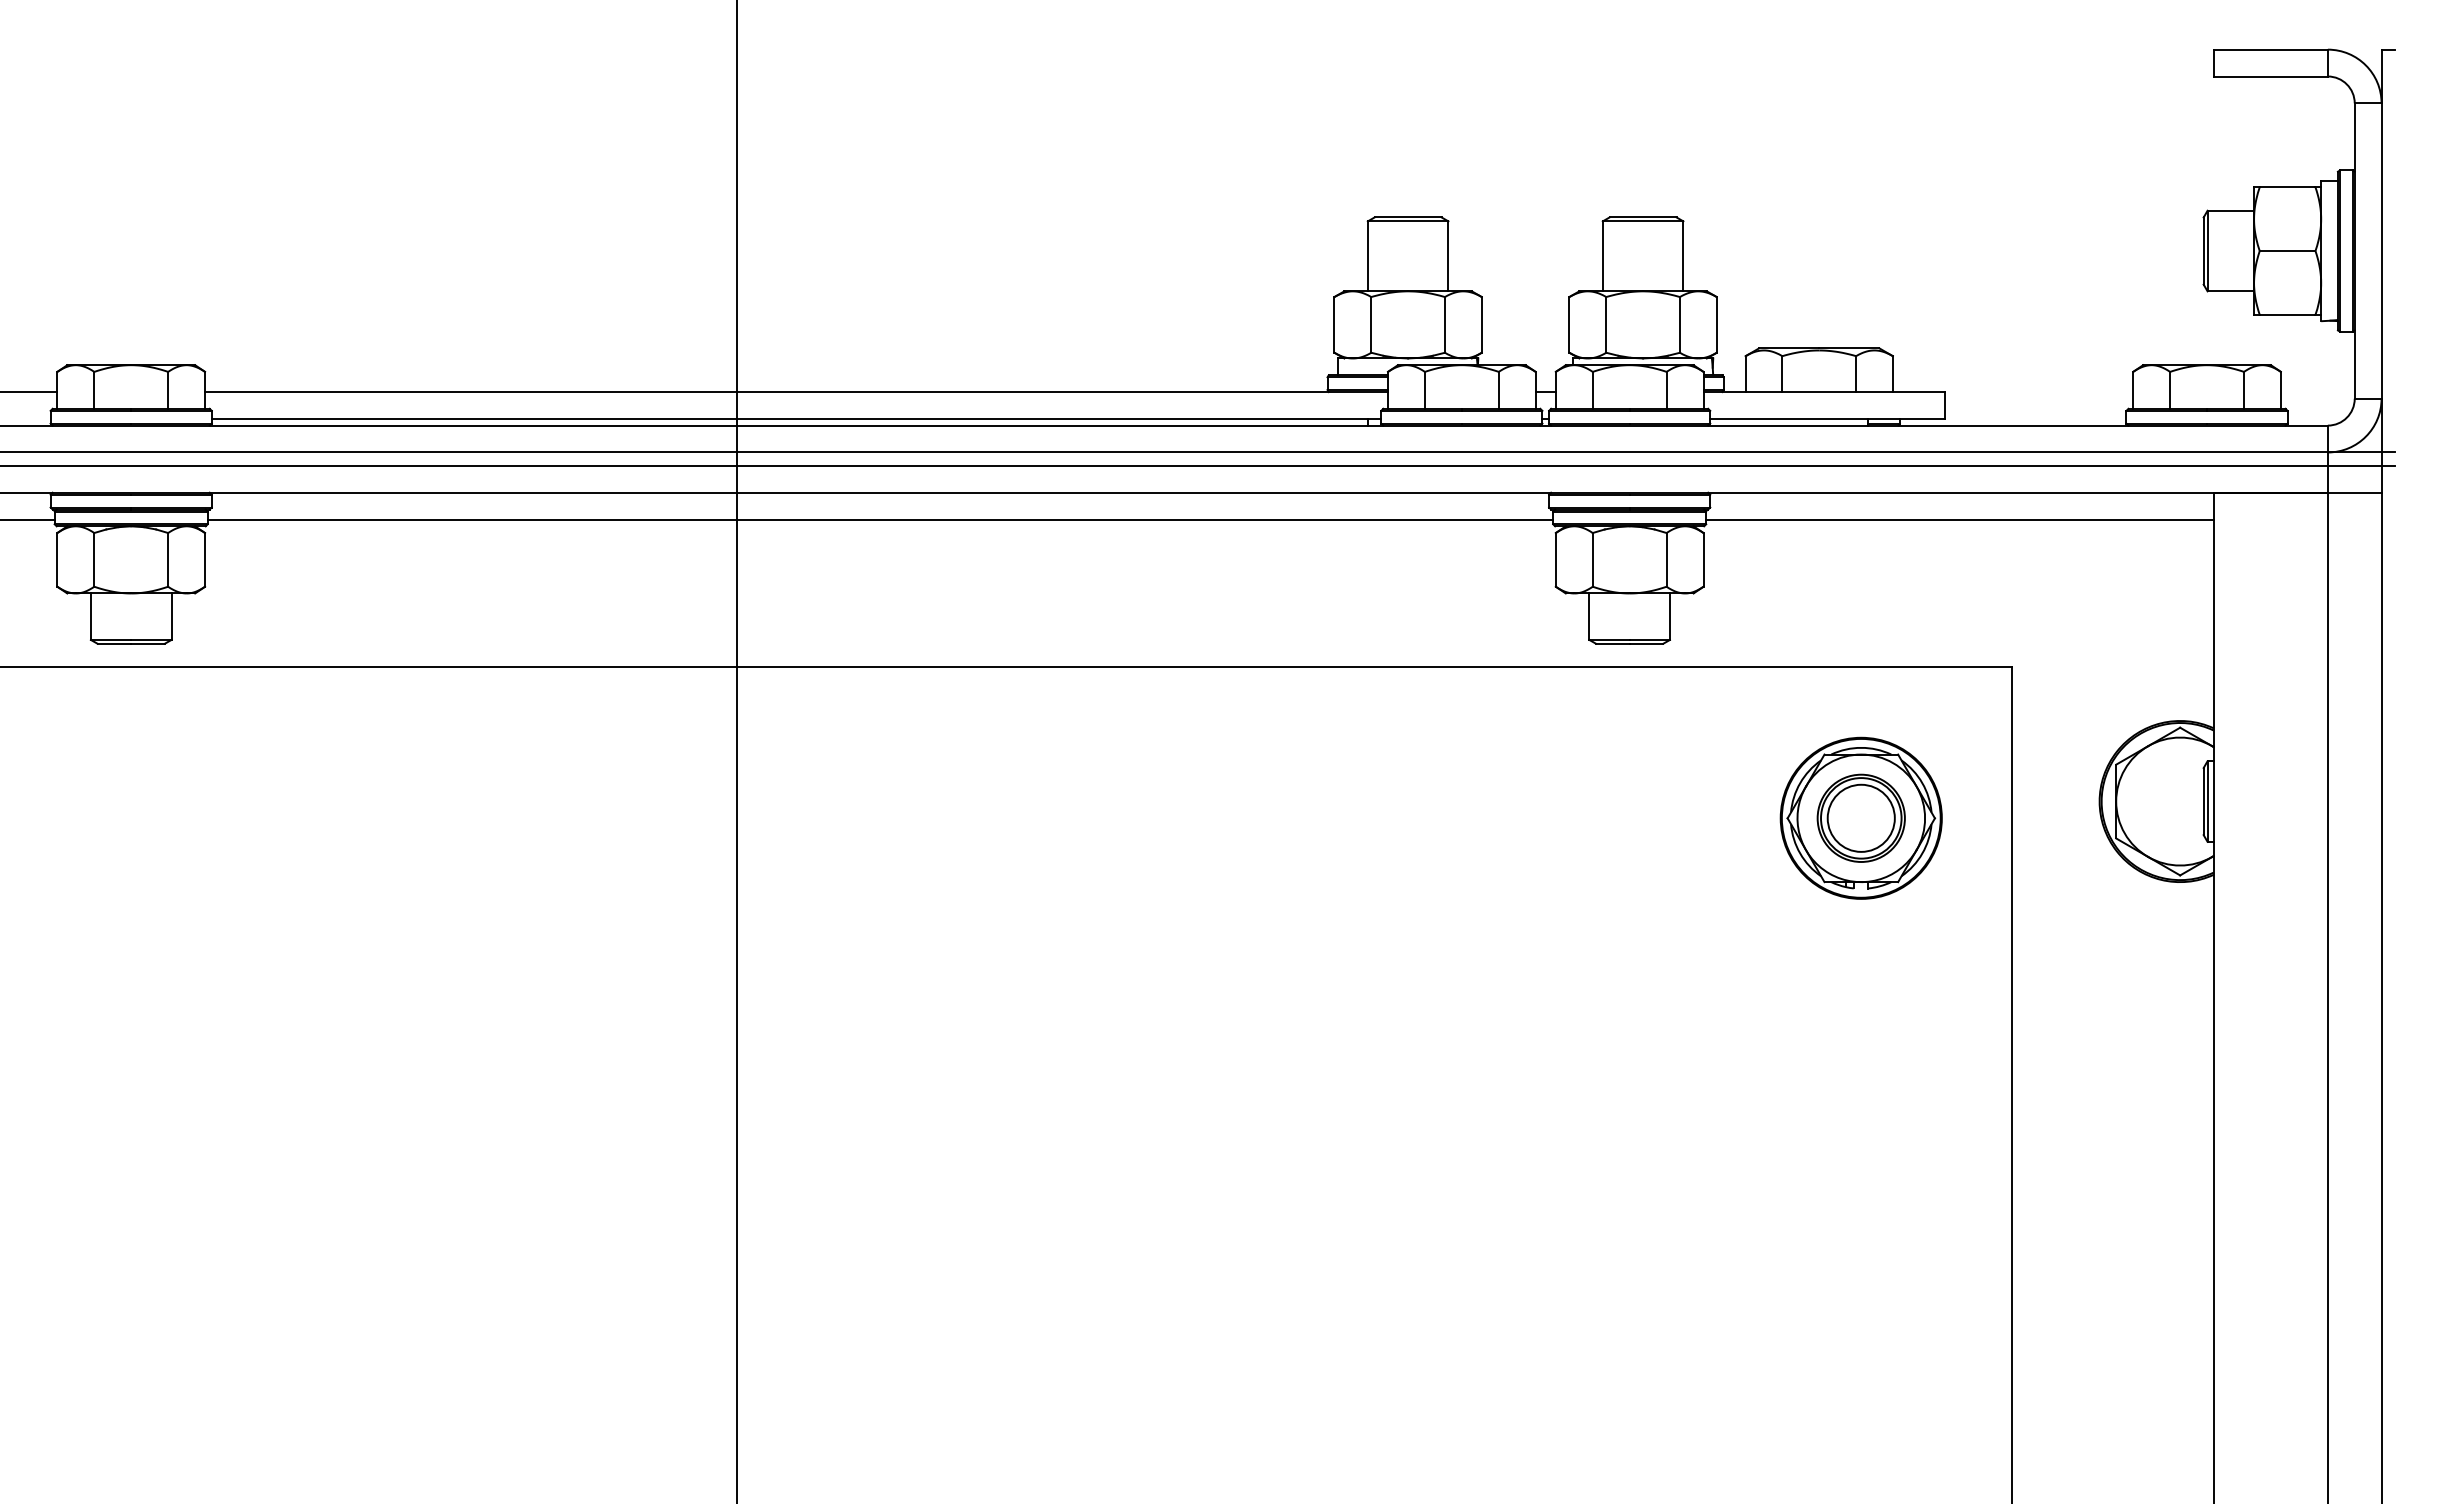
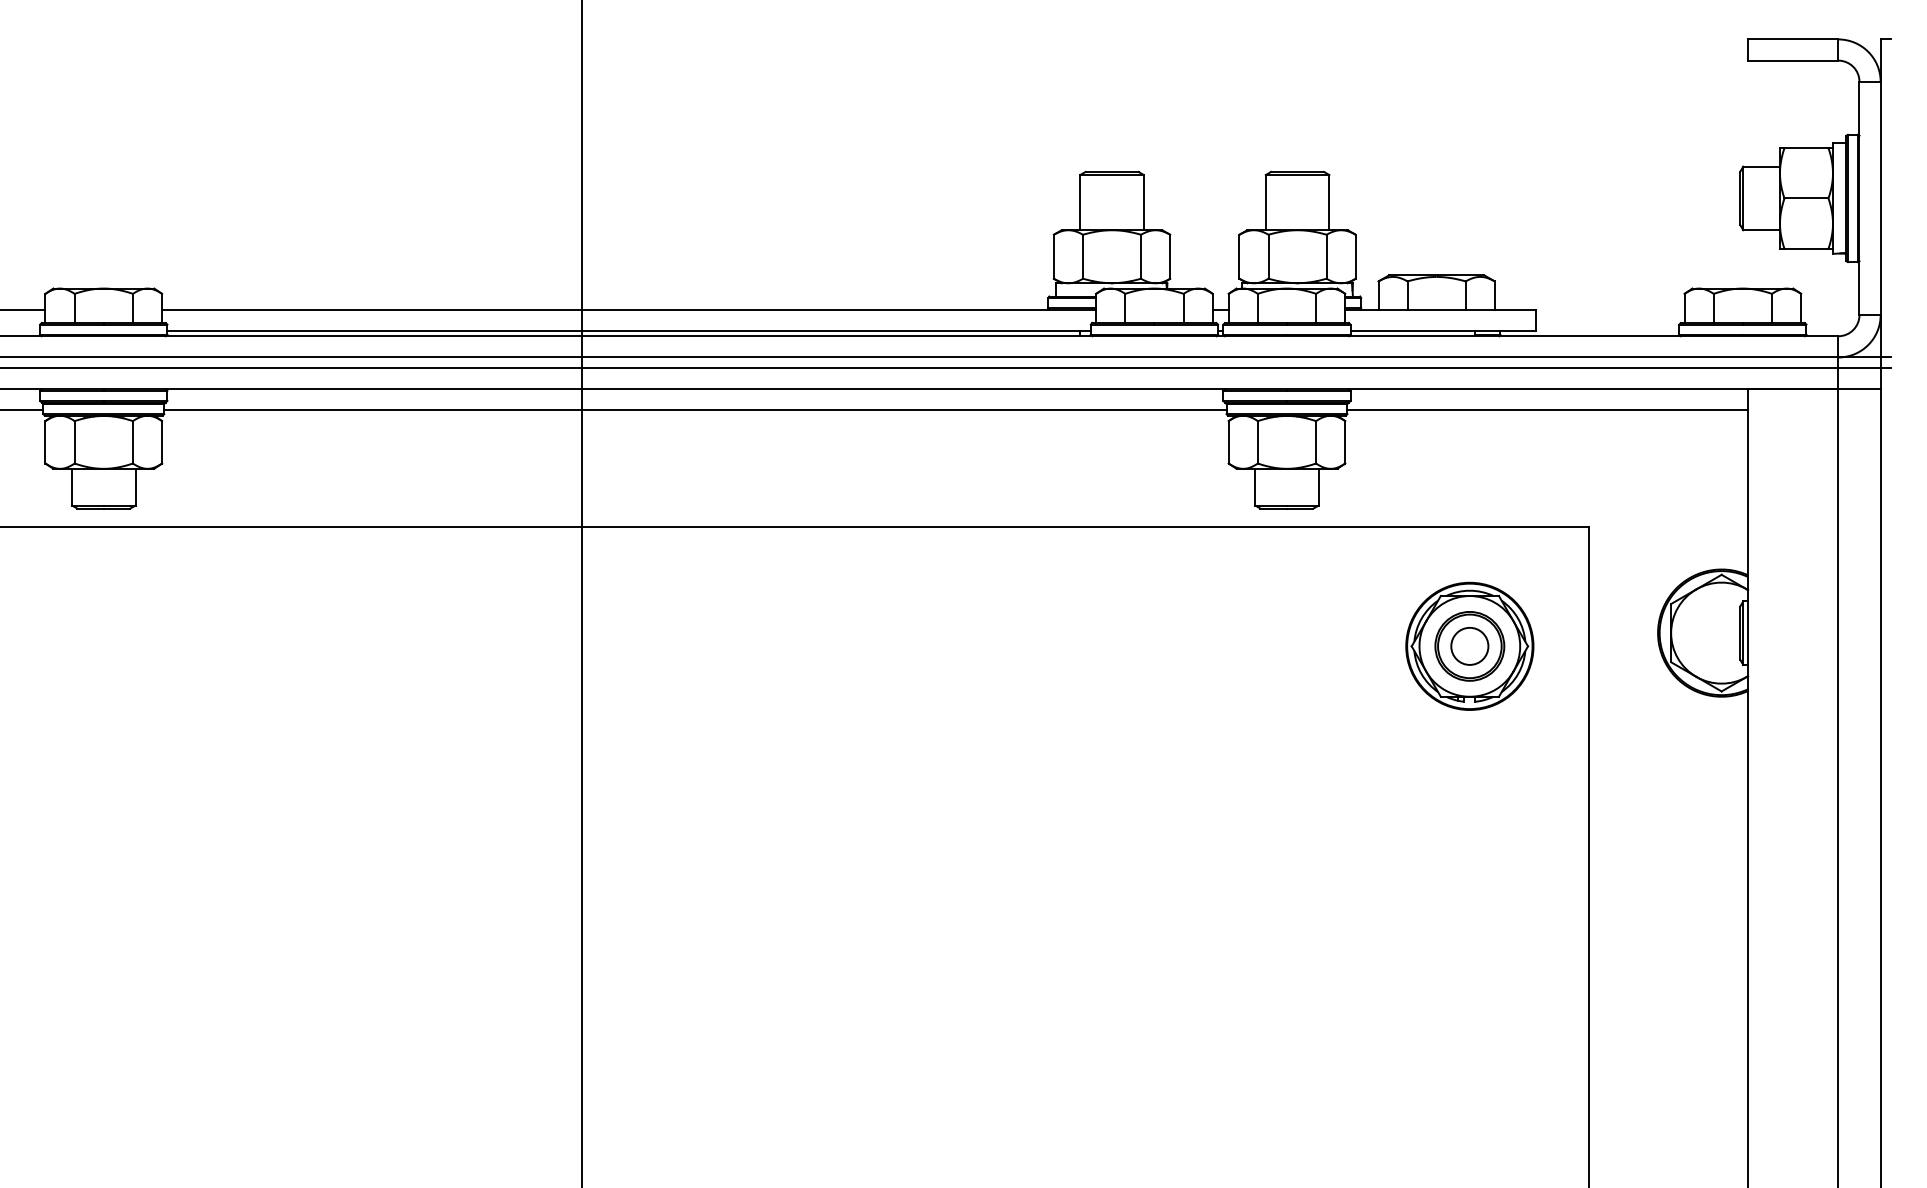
circle: (1860, 817) -> (1469, 645), size x0.7

